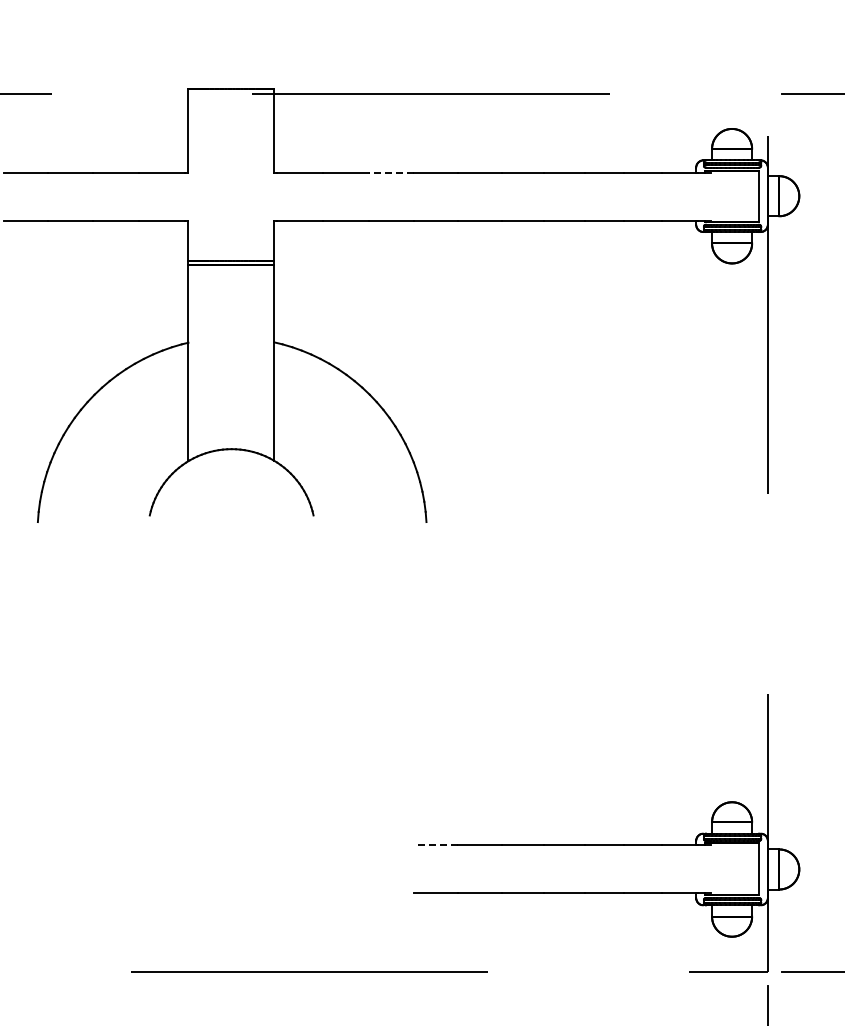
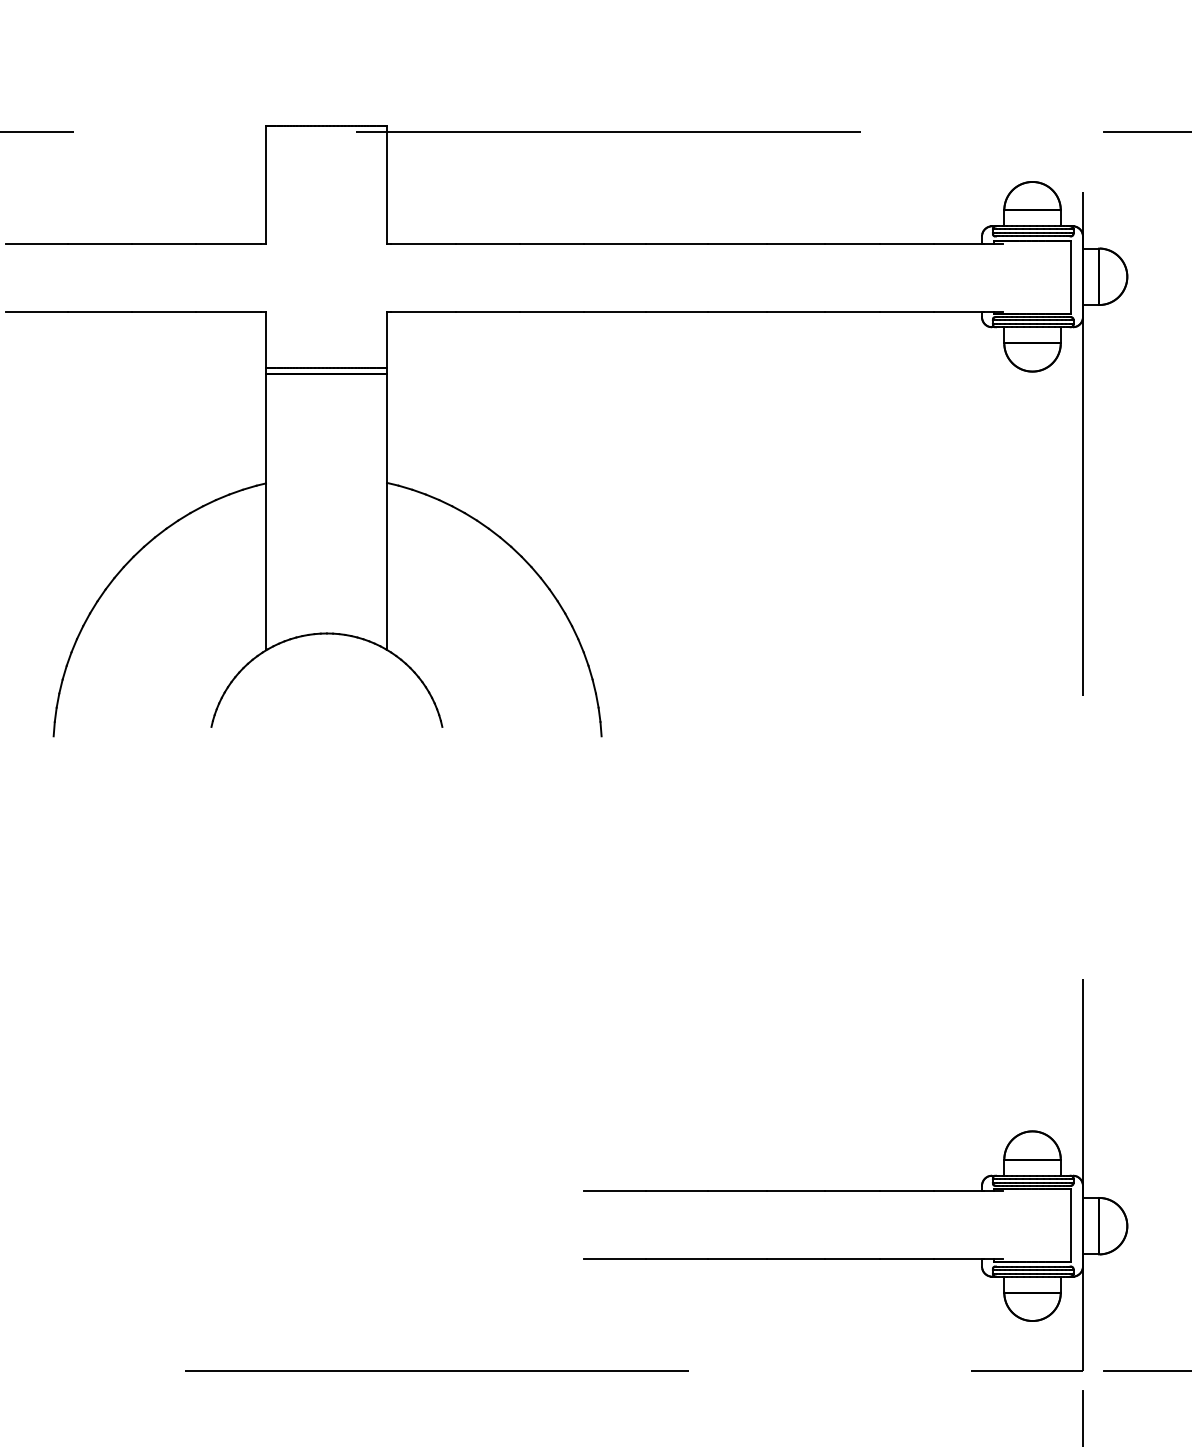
line: (391, 172) -> (552, 243), dashed -> solid
line: (435, 844) -> (614, 1190), dashed -> solid

